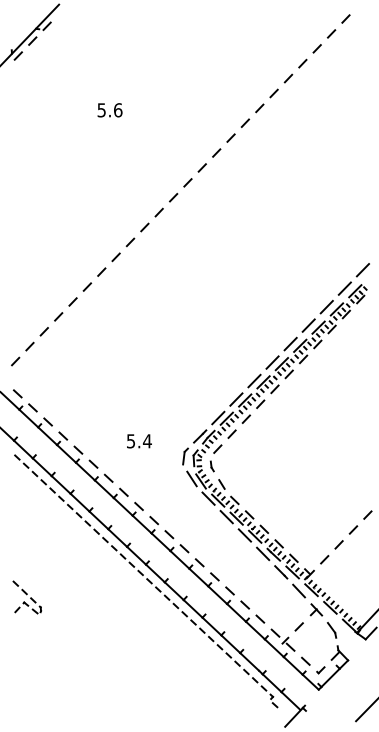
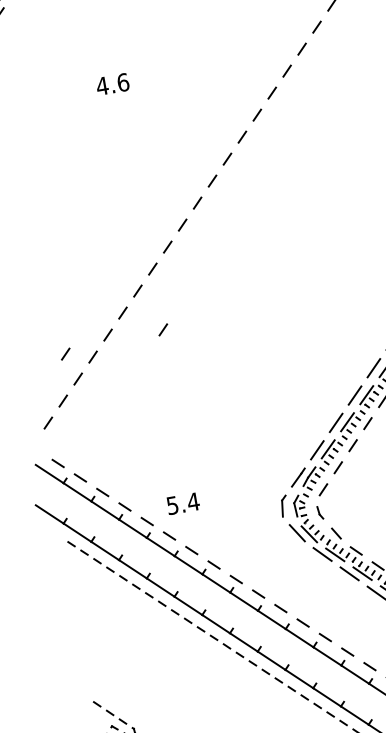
text: (101, 110) -> (102, 86), 5.6 -> 4.6
line: (115, 305) -> (162, 330), added
line: (37, 310) -> (64, 353), added
text: (139, 441) -> (183, 503), moved

